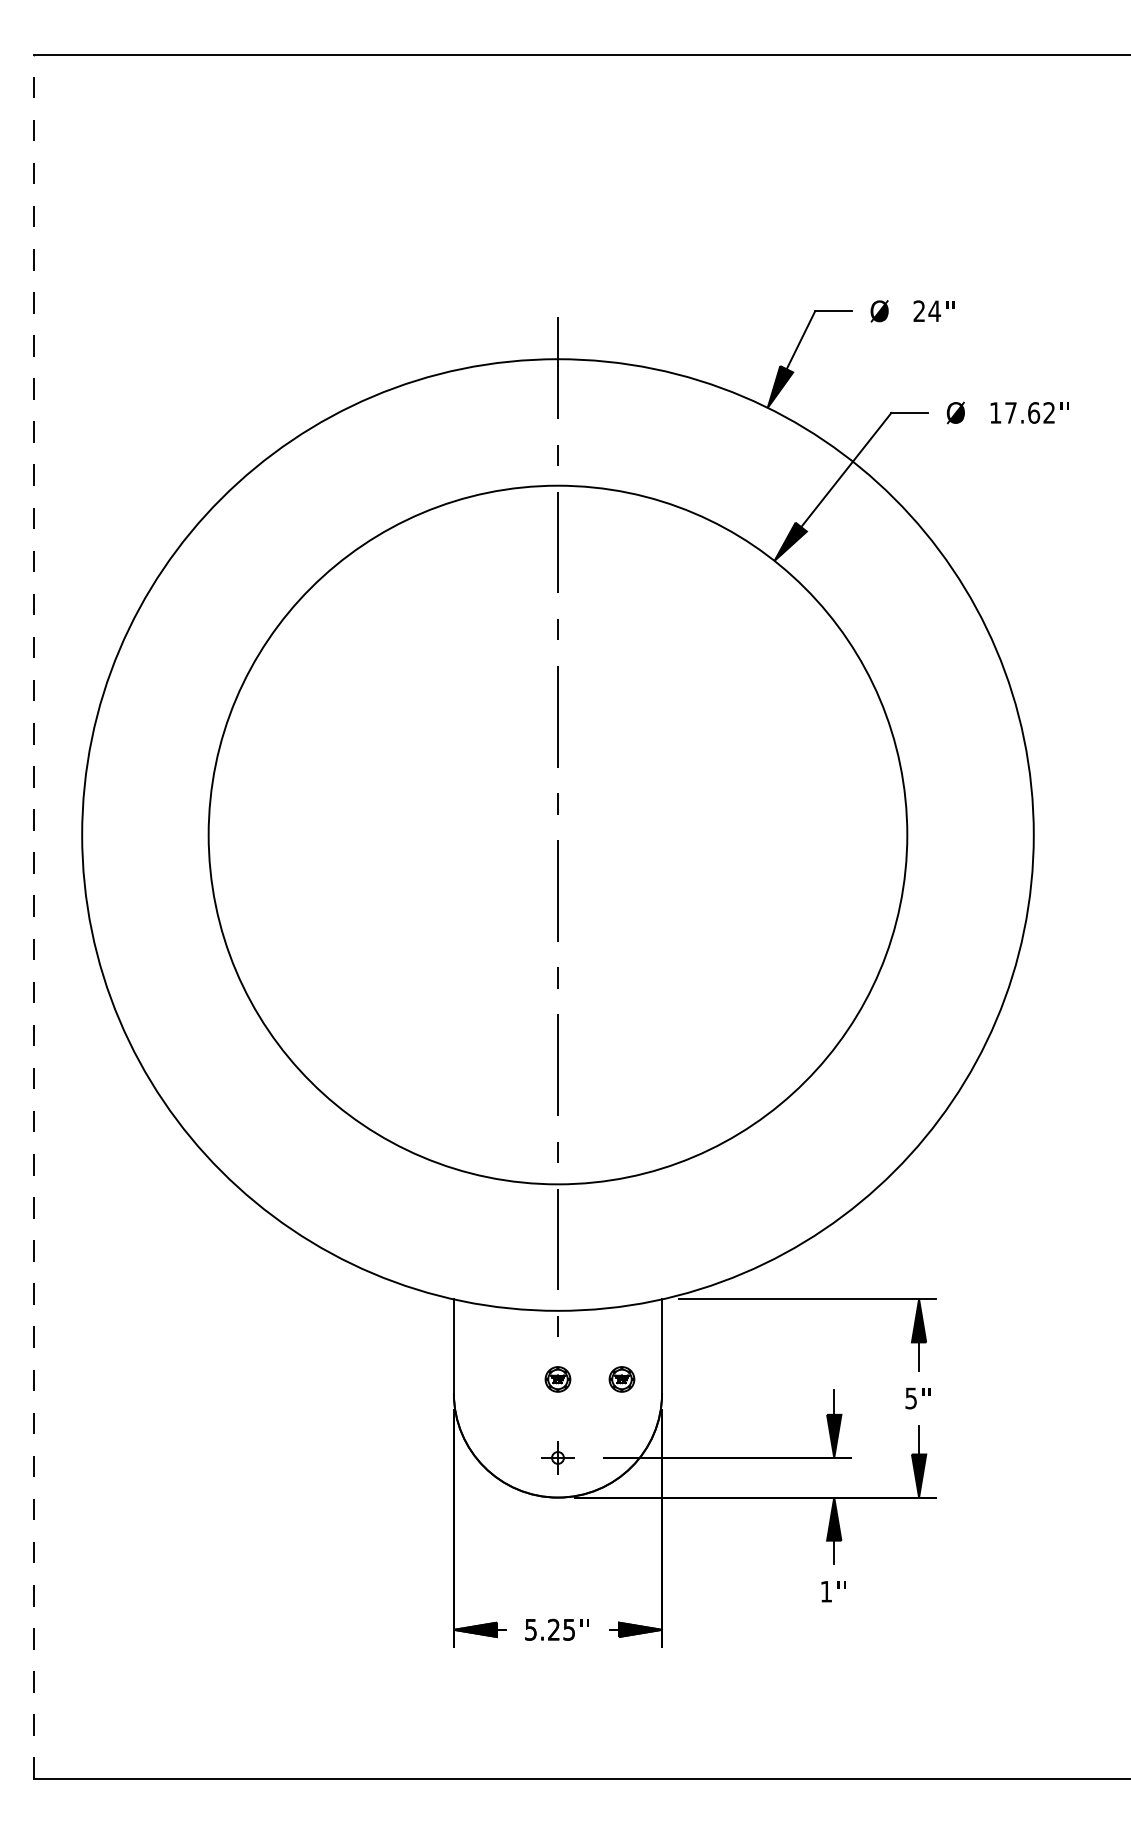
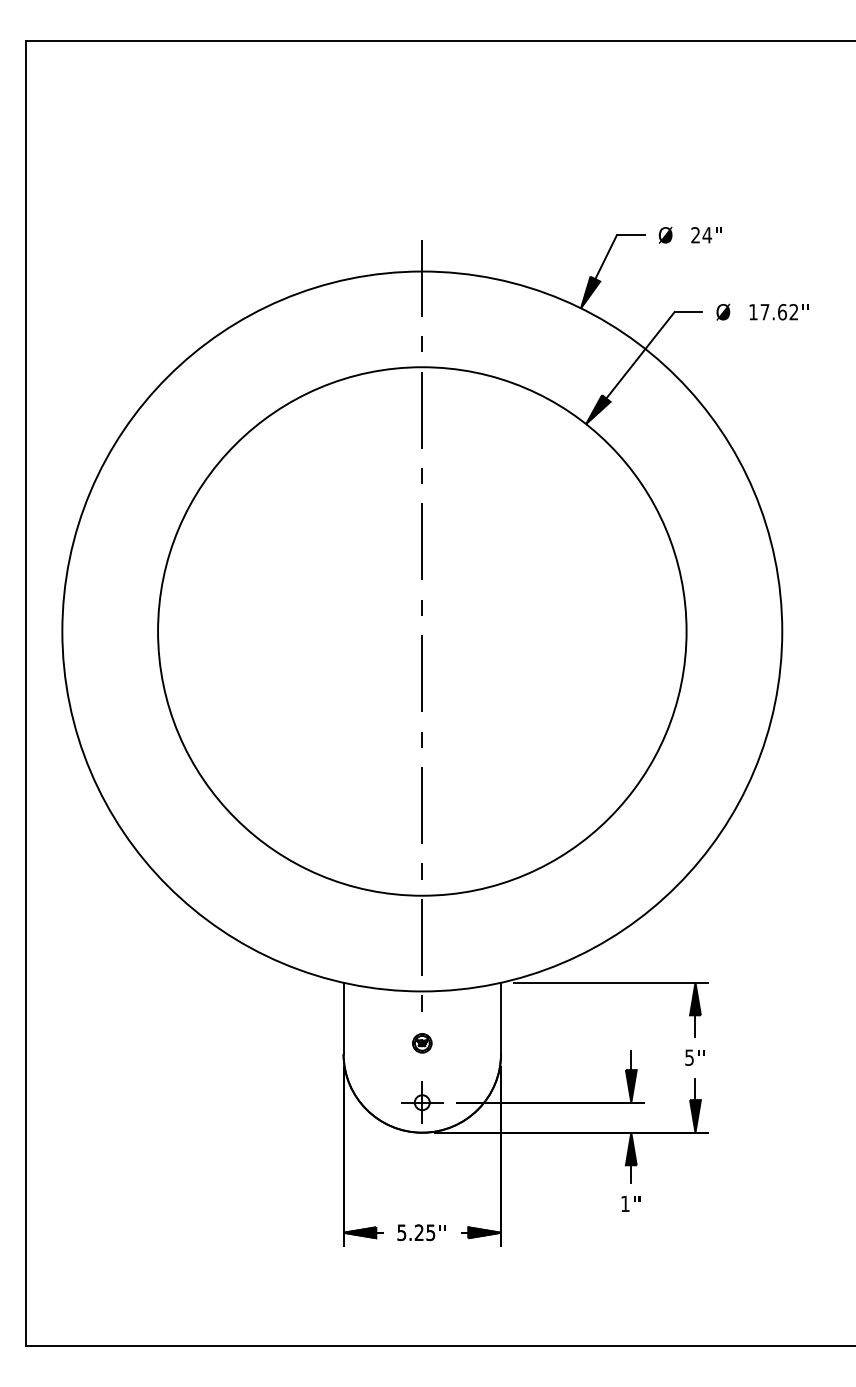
line: (33, 917) -> (25, 693), dashed -> solid
part: (621, 1379) -> (470, 1043), removed
part: (557, 1457) -> (421, 1102), size x1.67

